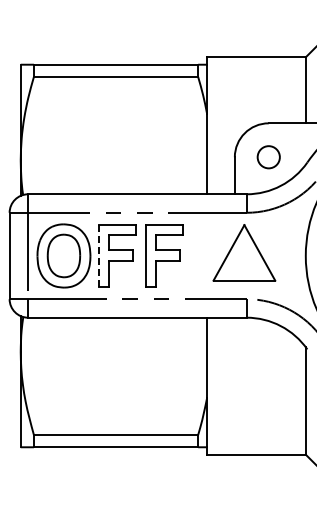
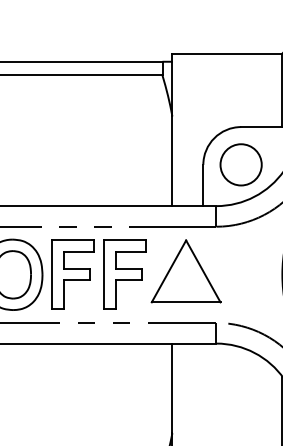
circle: (268, 156) -> (240, 164), size x1.67
part: (244, 252) -> (186, 270), moved
line: (99, 256) -> (52, 275), dashed -> solid

